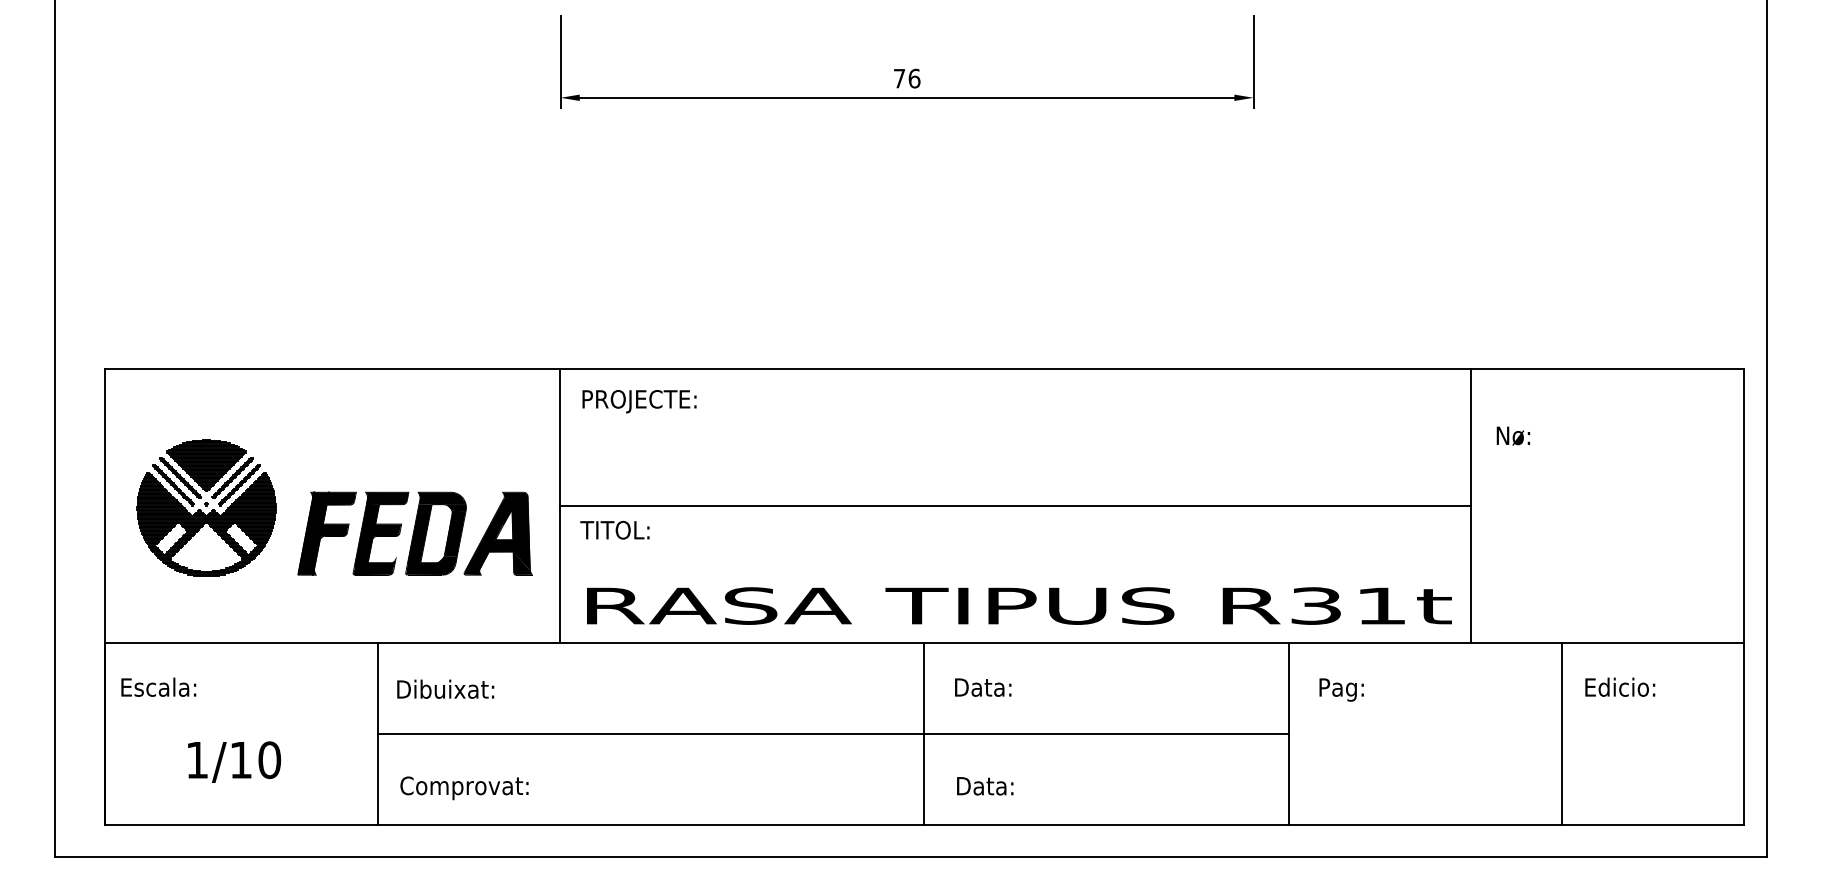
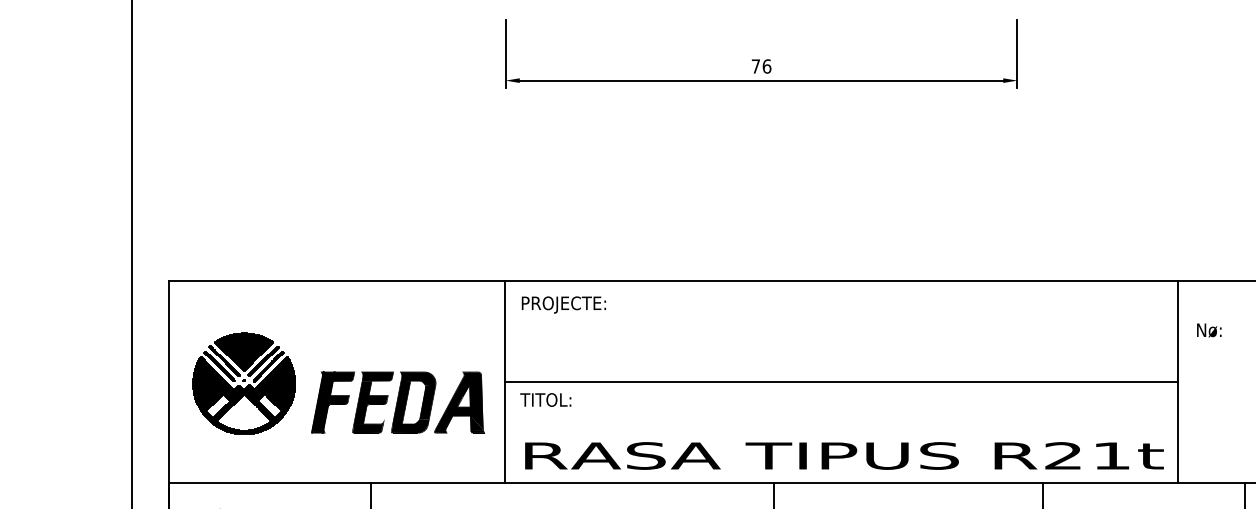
text: (1315, 605) -> (1063, 455), R31t -> R21t

